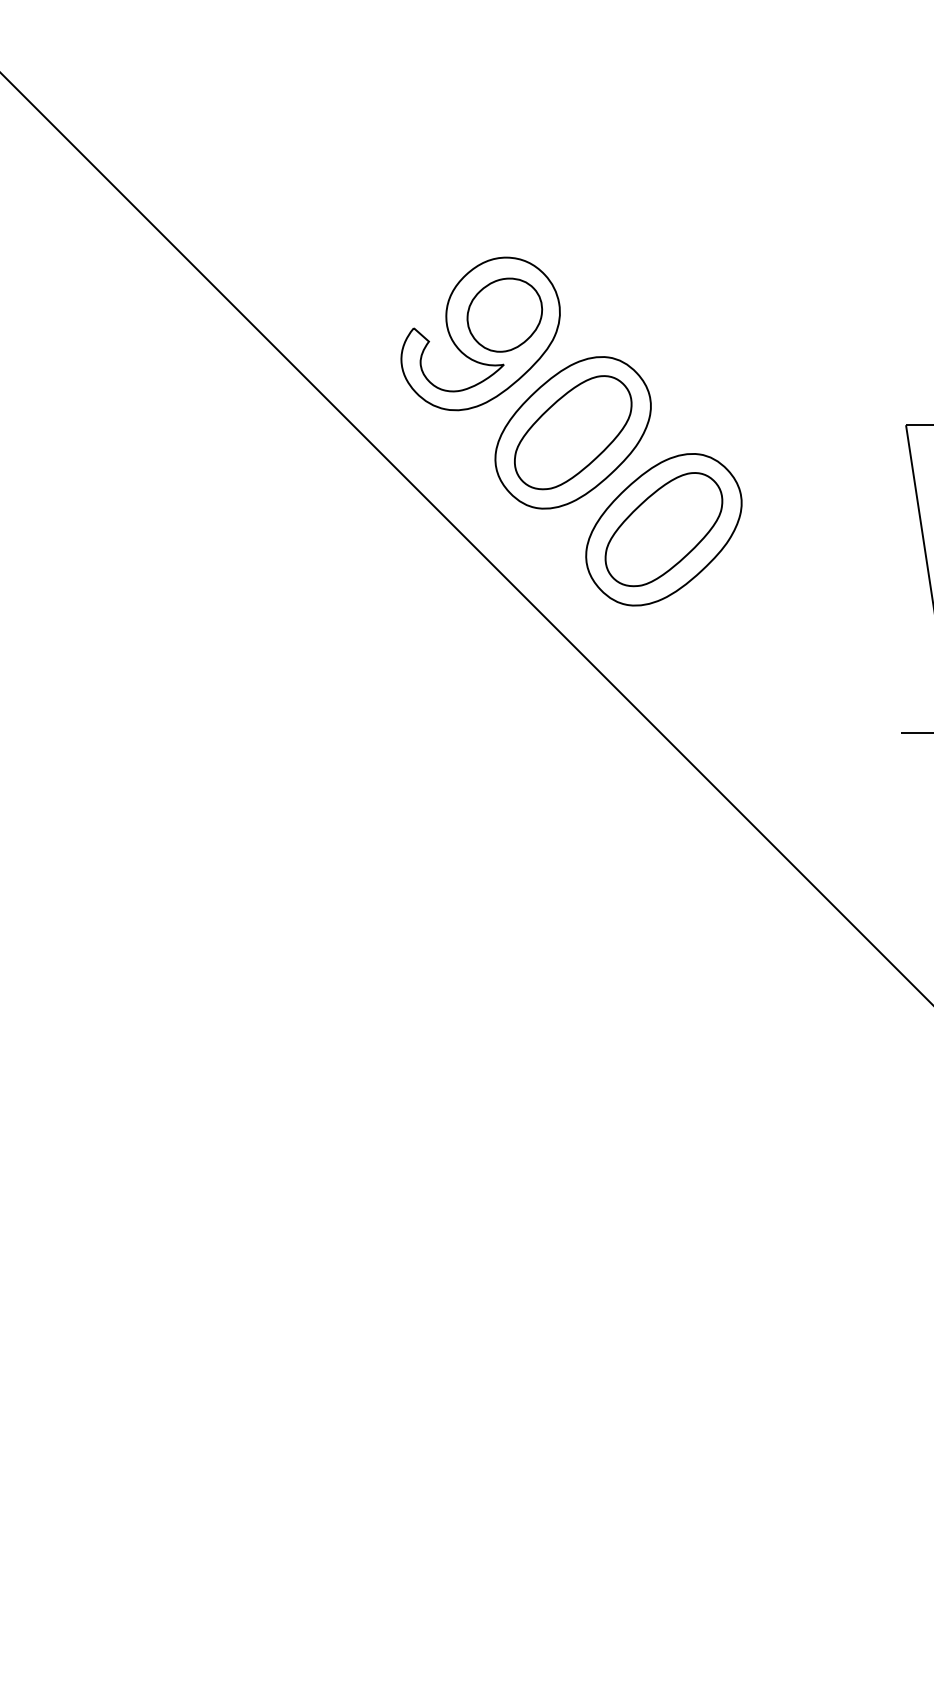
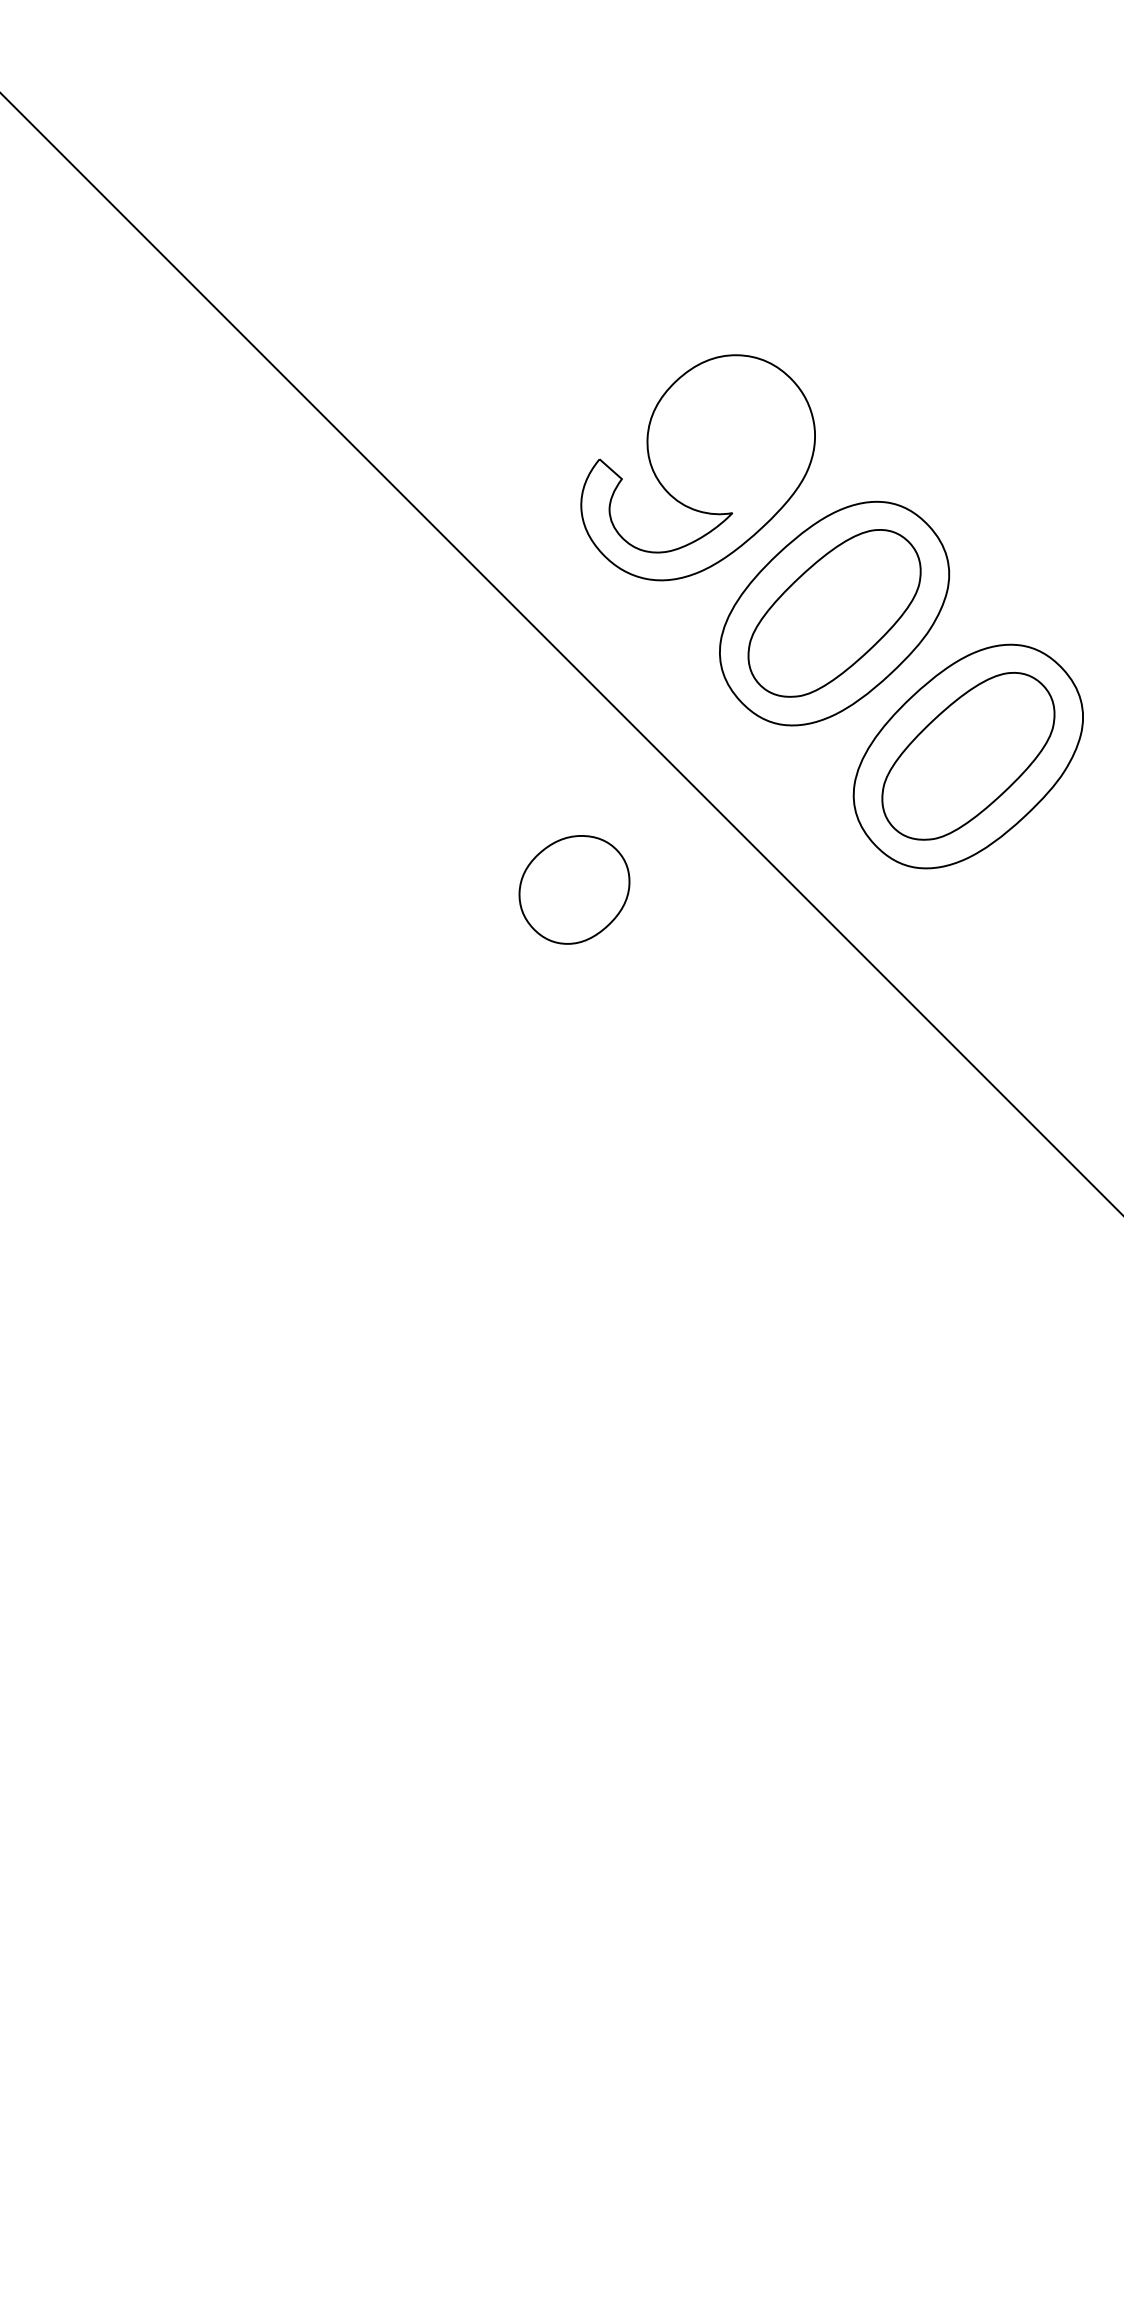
part: (504, 314) -> (574, 888), moved

